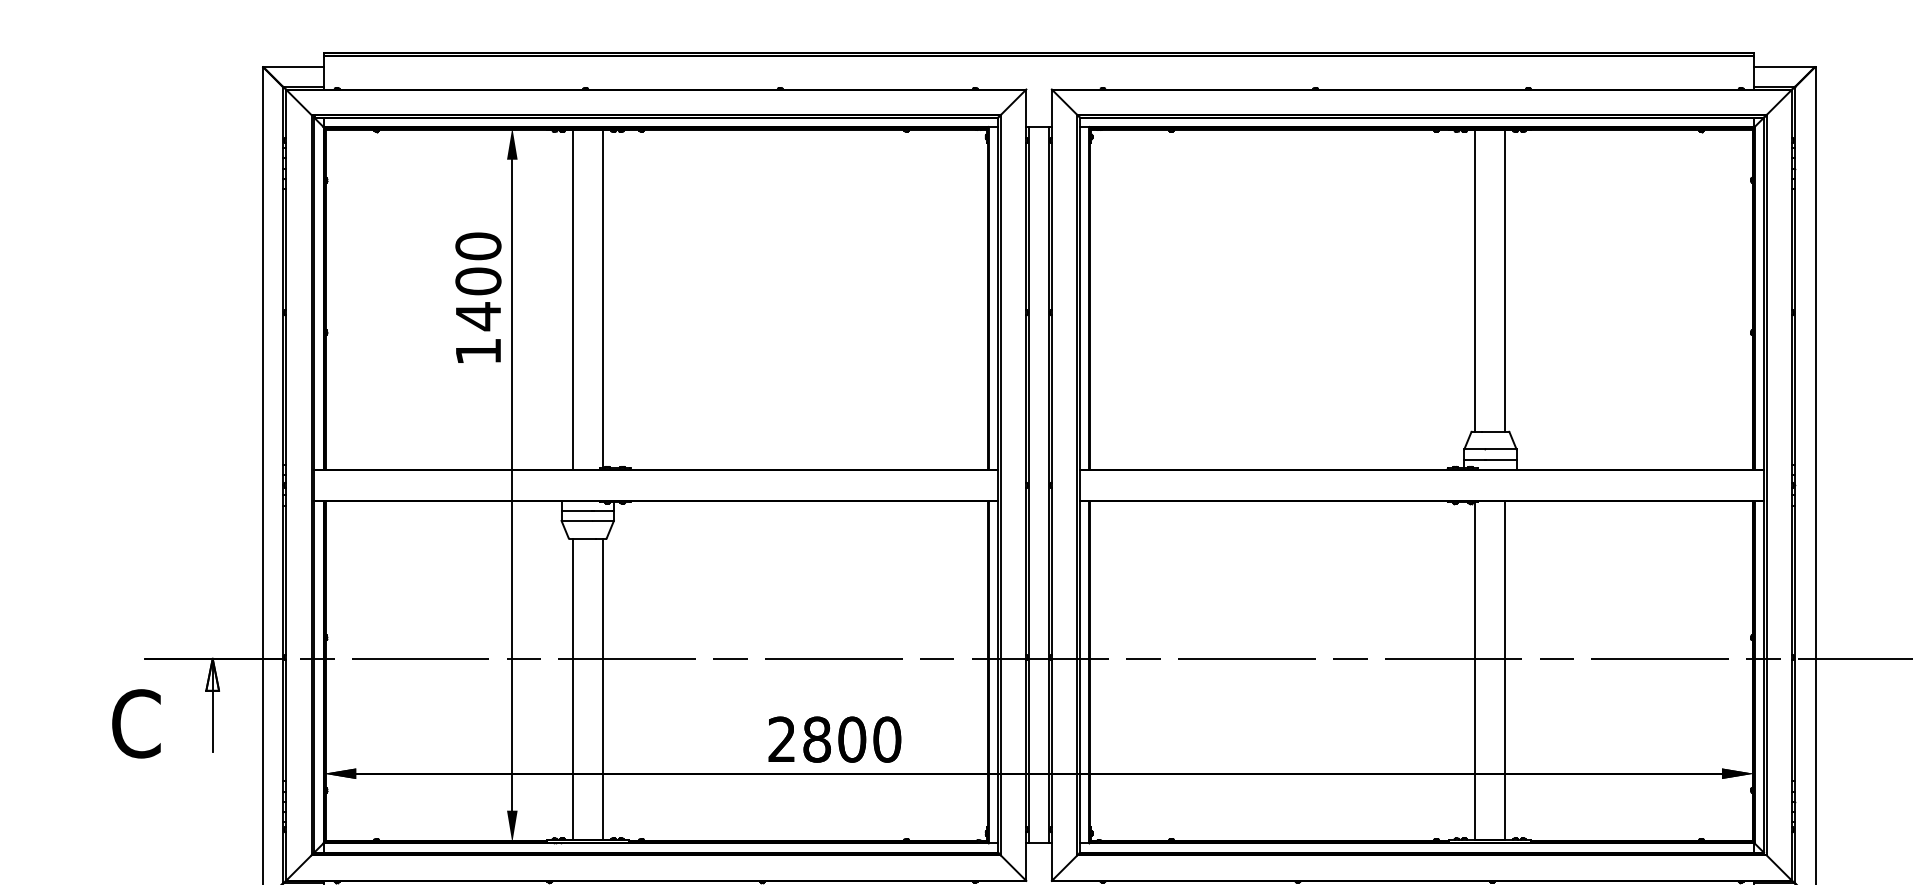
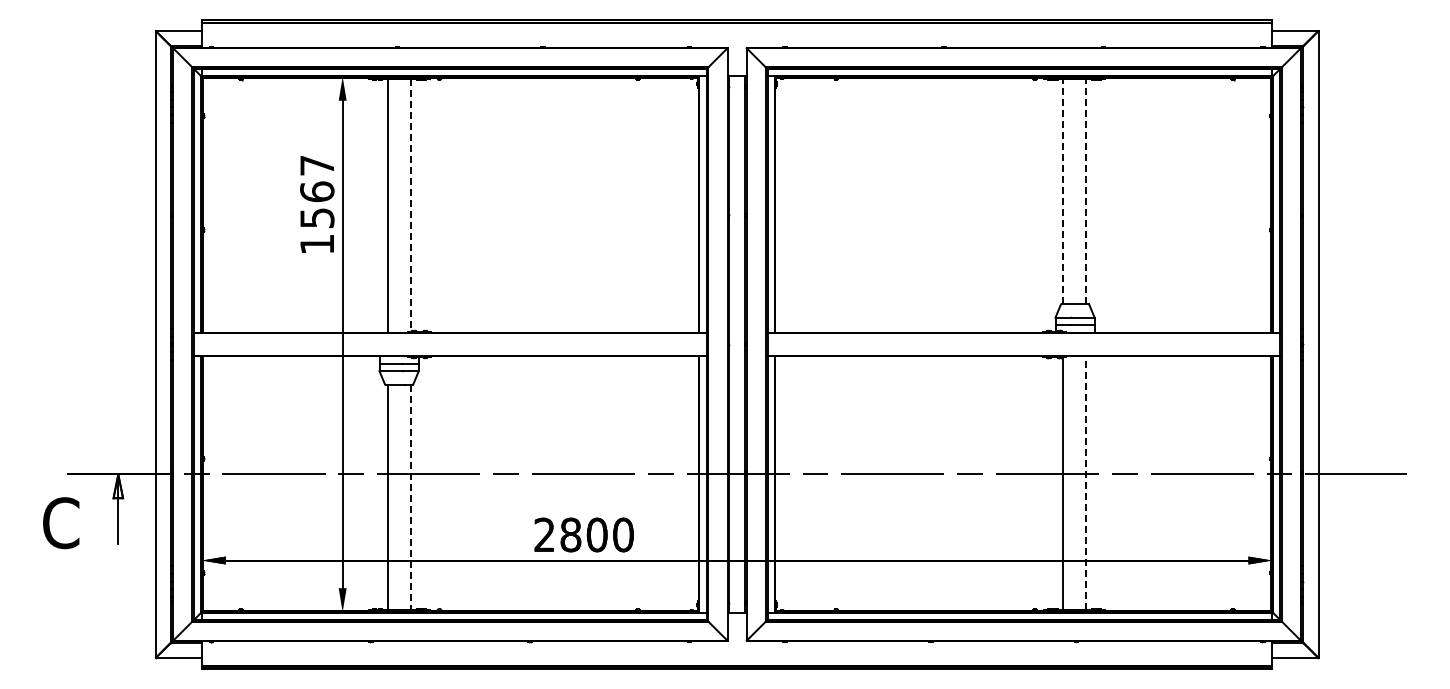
line: (1474, 280) -> (1063, 191), solid -> dashed
line: (1505, 280) -> (1086, 191), solid -> dashed
text: (478, 282) -> (317, 192), 1400 -> 1567
line: (602, 299) -> (410, 205), solid -> dashed
line: (1505, 669) -> (1086, 482), solid -> dashed
line: (602, 689) -> (410, 497), solid -> dashed

